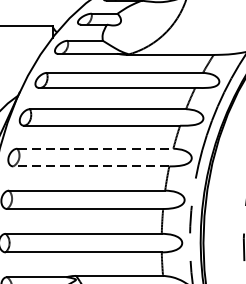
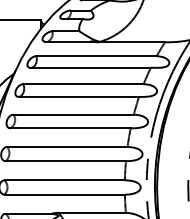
line: (96, 148) -> (74, 114), dashed -> solid
line: (91, 166) -> (70, 128), dashed -> solid

